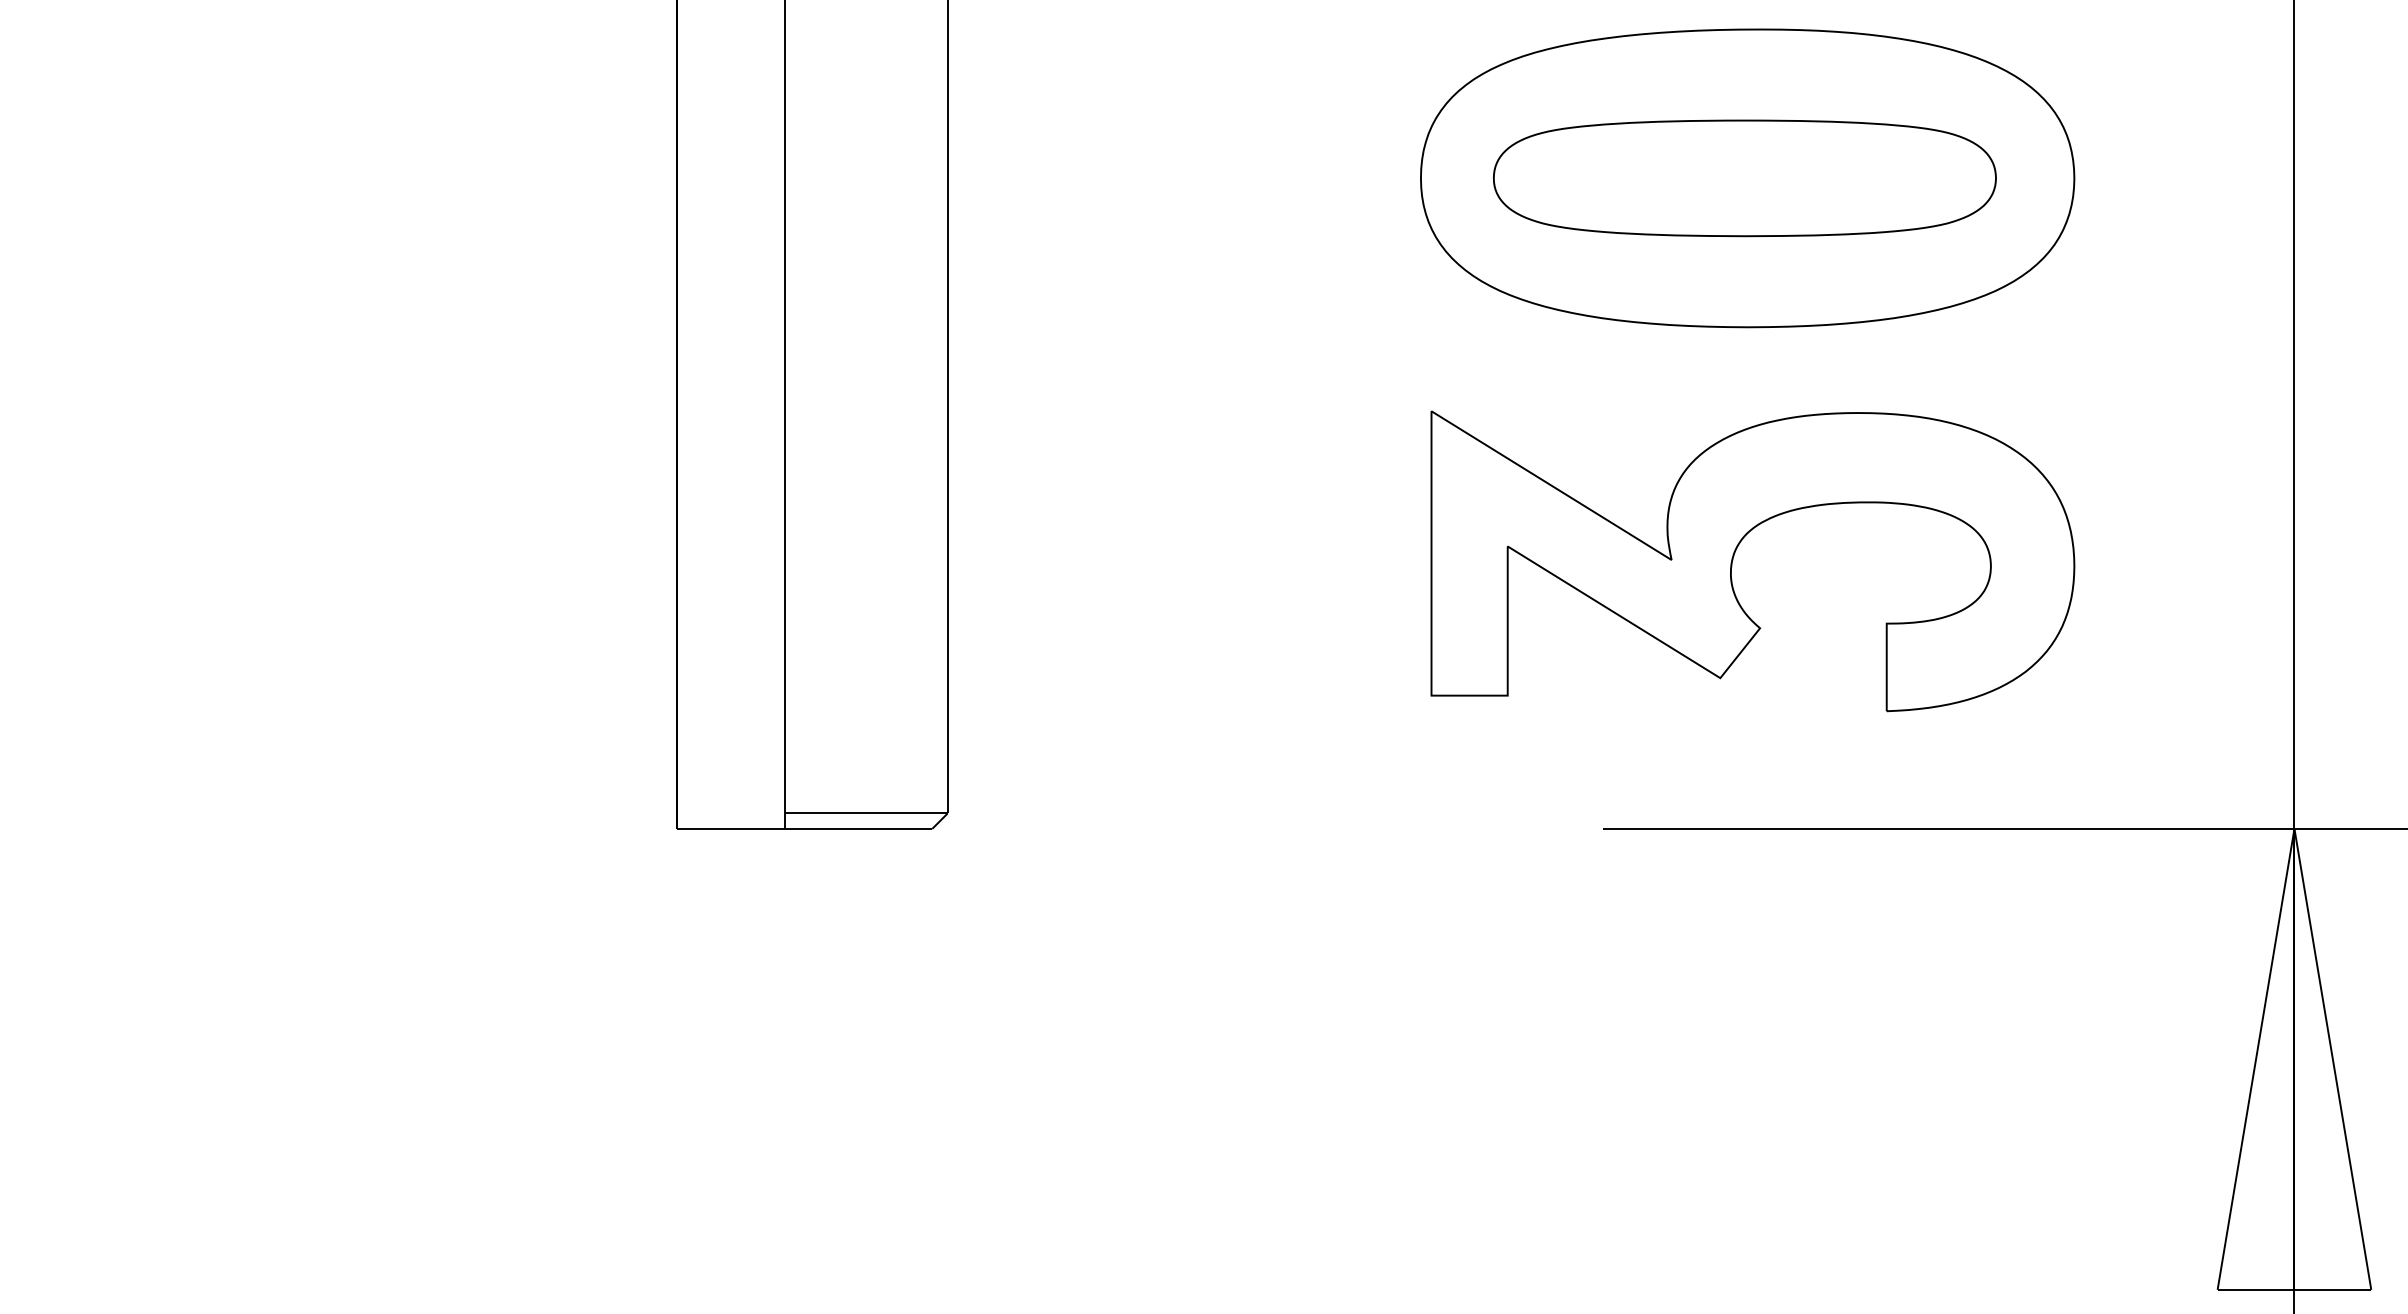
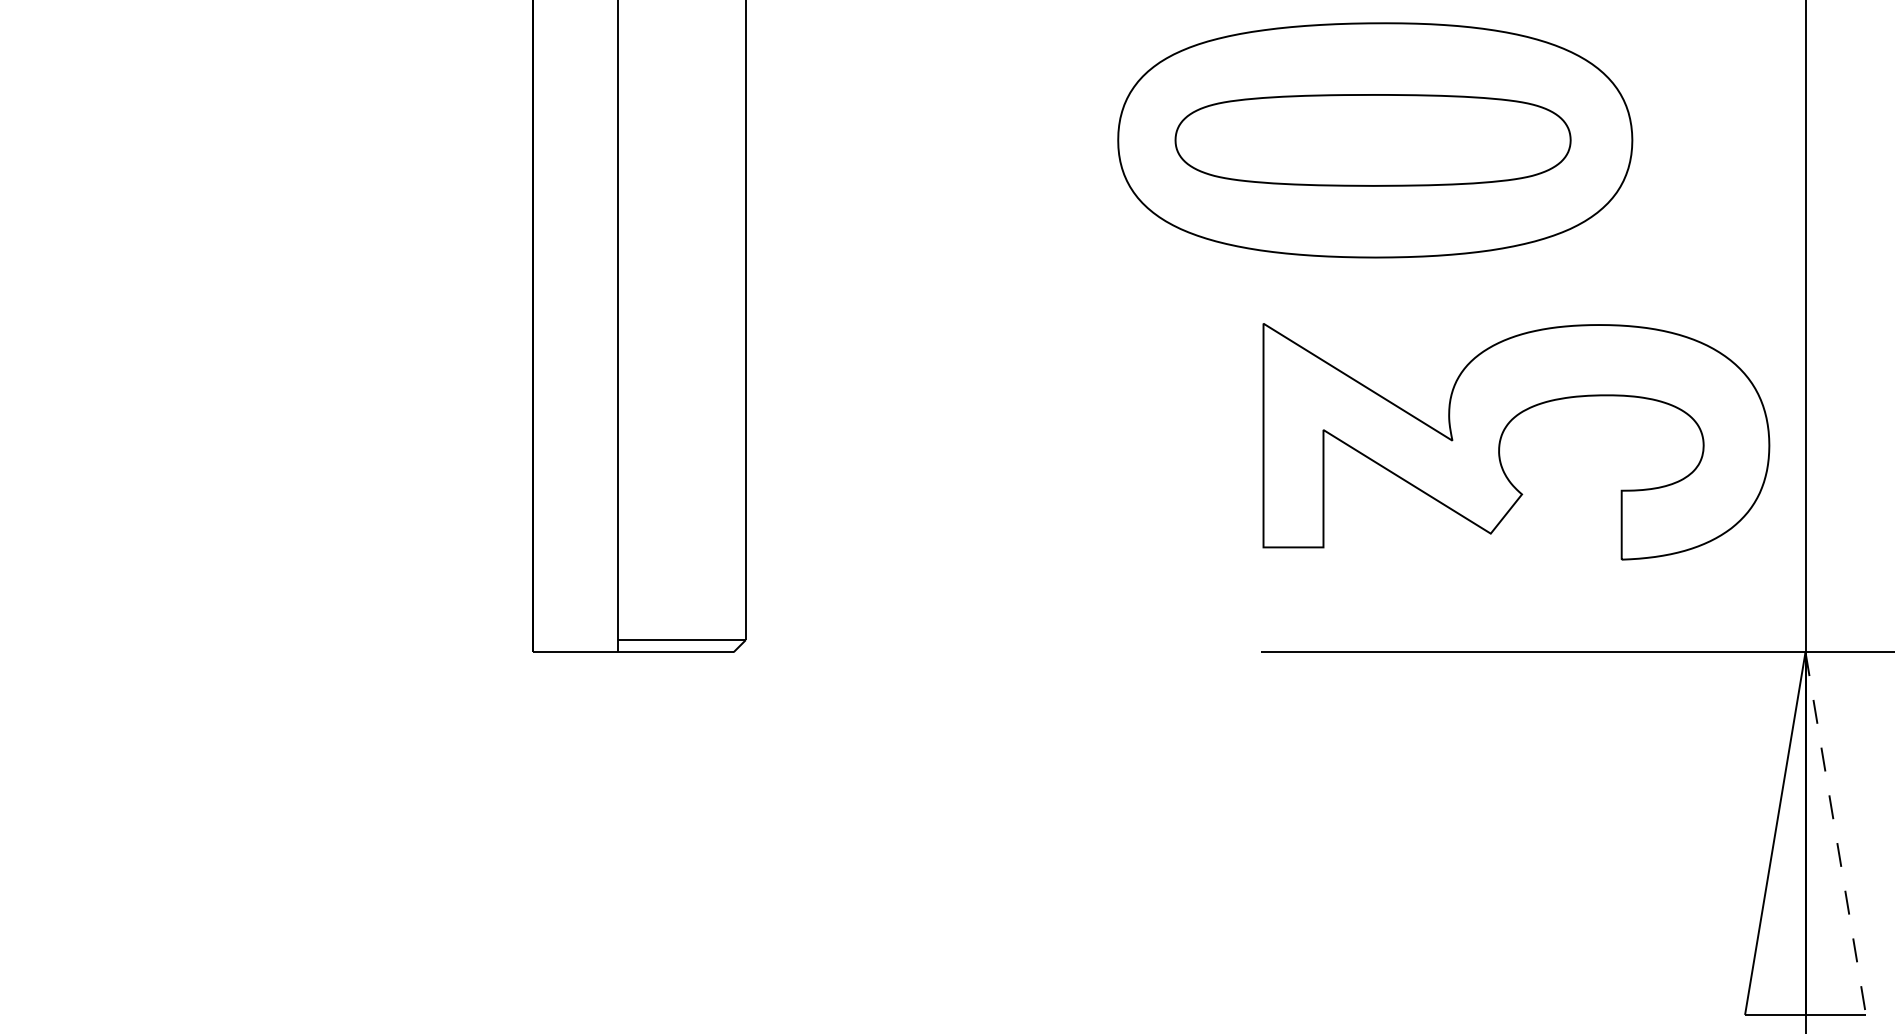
part: (1736, 552) -> (1503, 434), moved
line: (2332, 1059) -> (1835, 833), solid -> dashed

